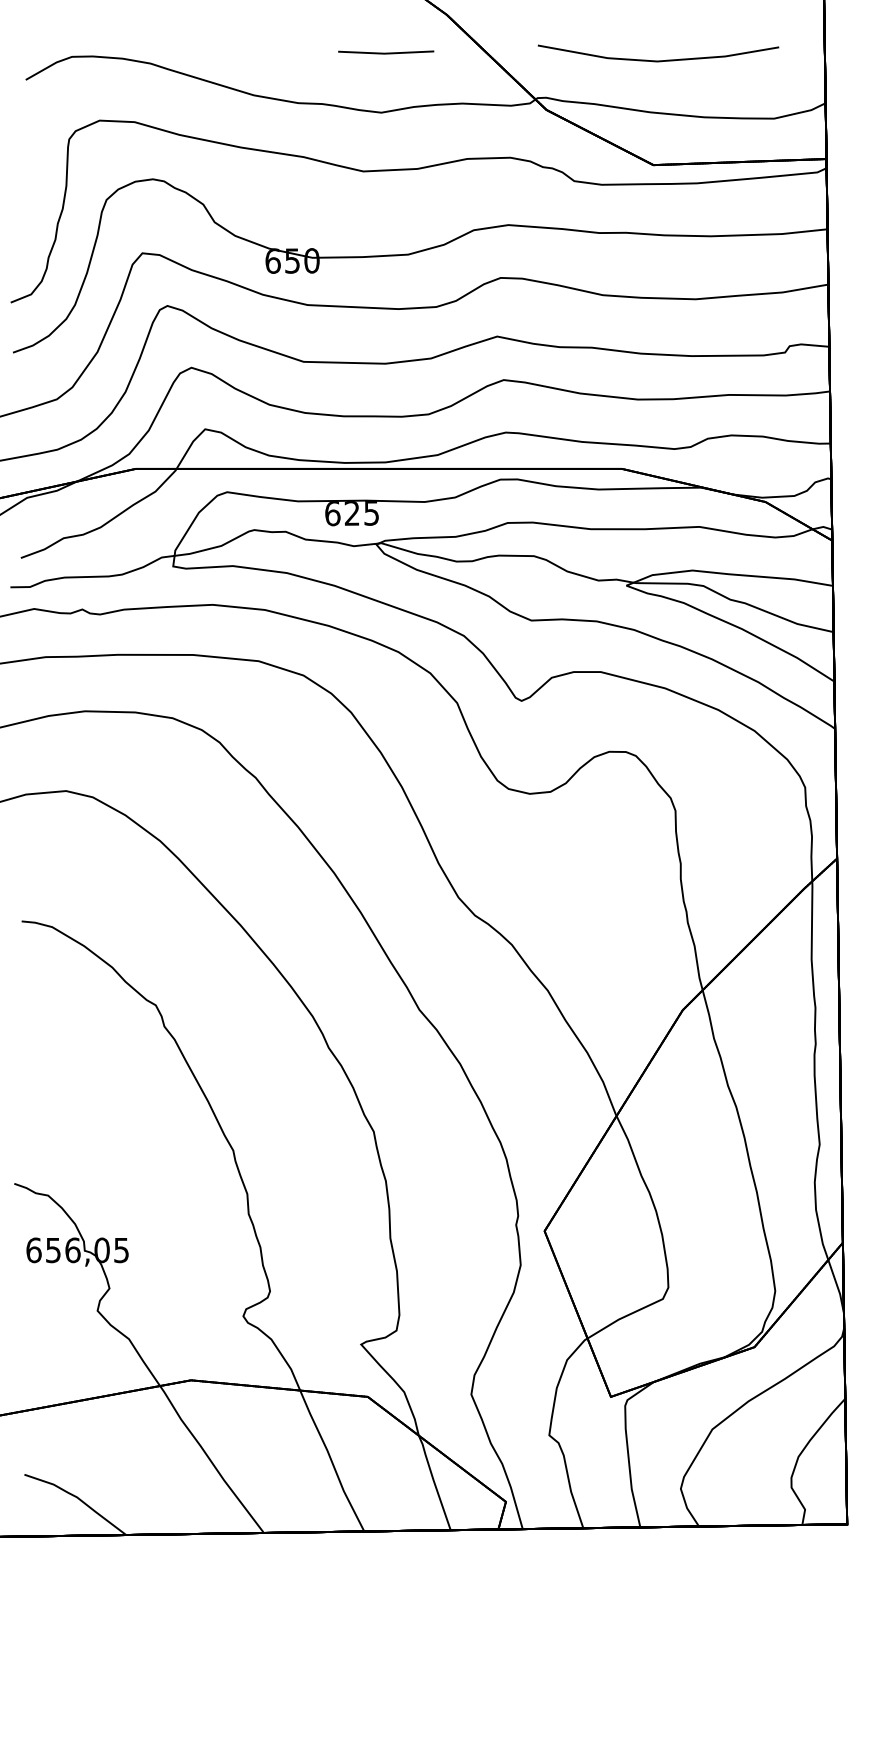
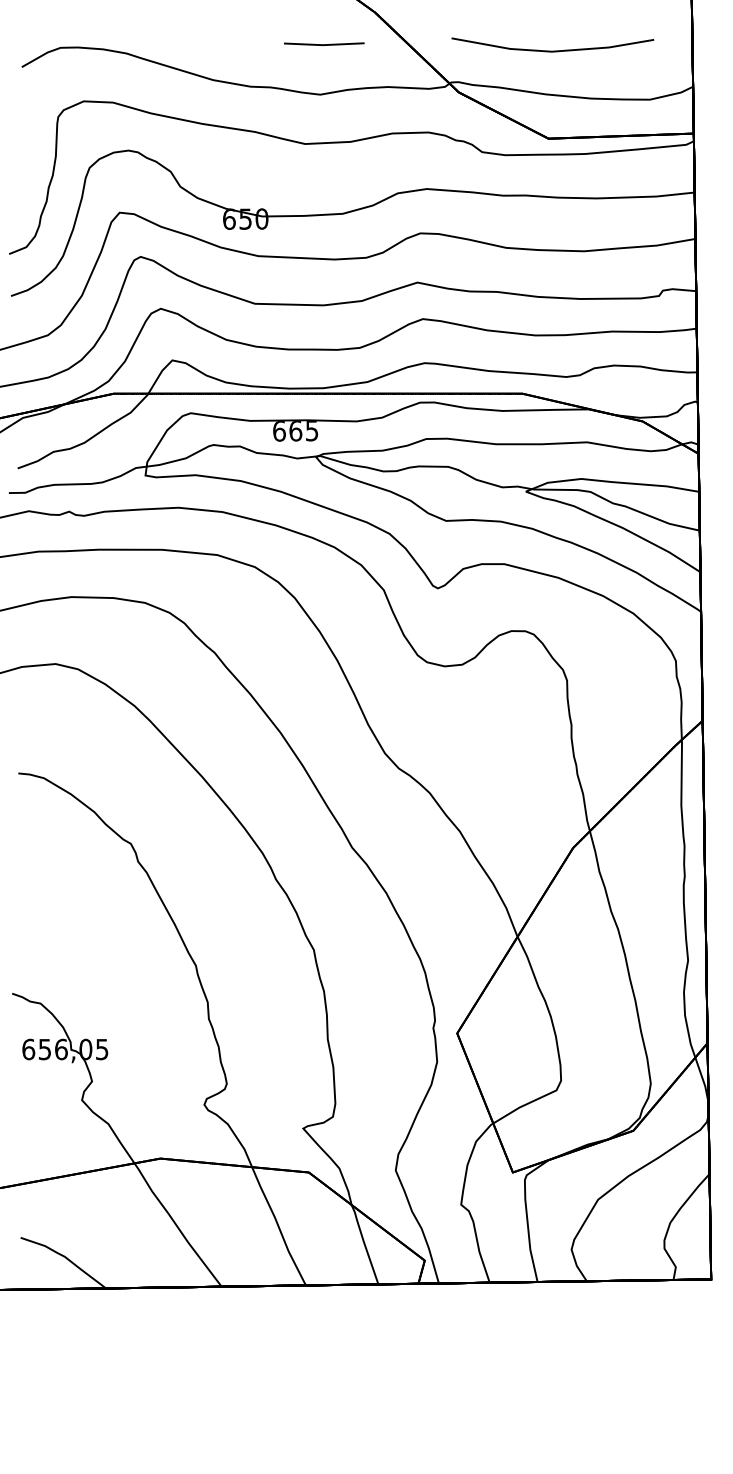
text: (351, 513) -> (295, 431), 625 -> 665

